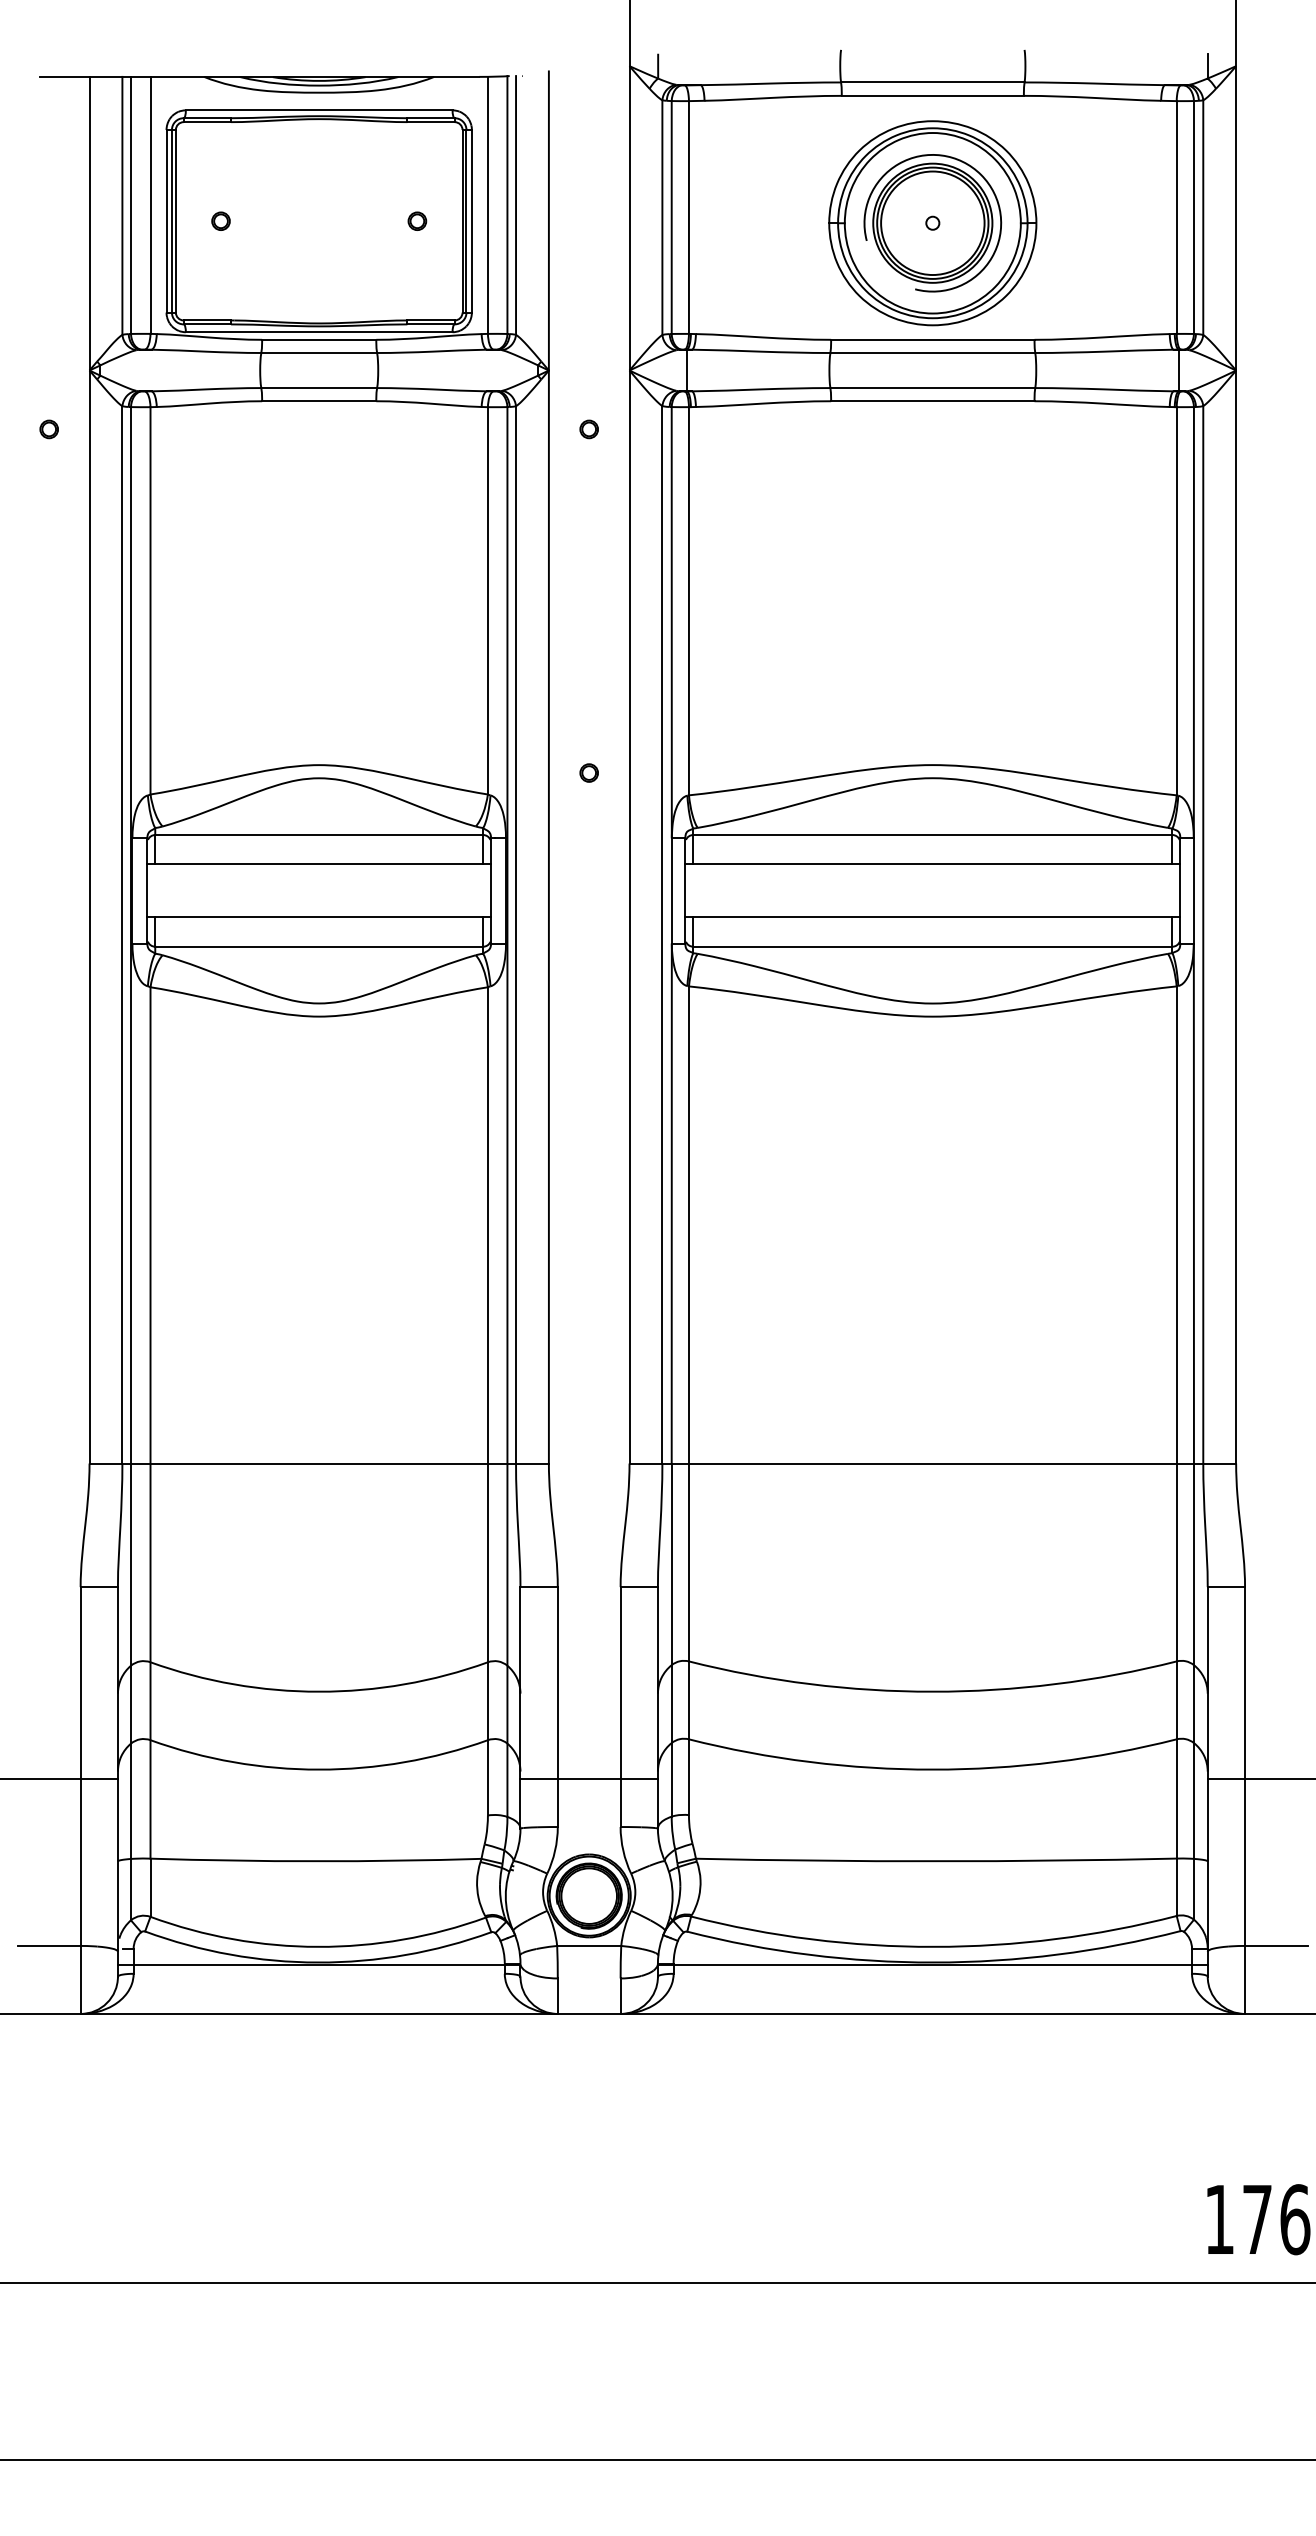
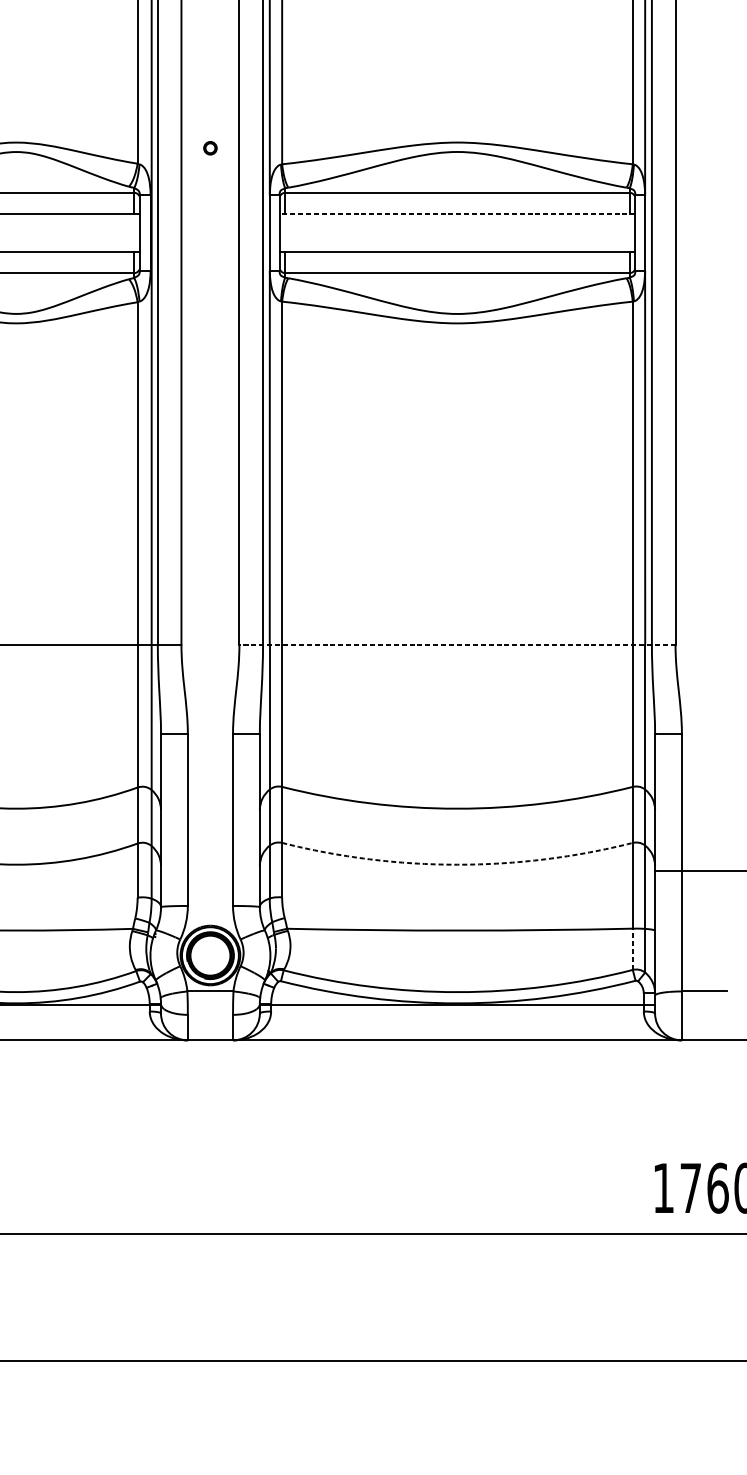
line: (932, 864) -> (457, 214), solid -> dashed
line: (932, 1463) -> (457, 644), solid -> dashed
arc: (932, 1769) -> (457, 864), solid -> dashed
line: (588, 1778) -> (209, 871), removed
line: (1176, 1887) -> (632, 949), solid -> dashed

